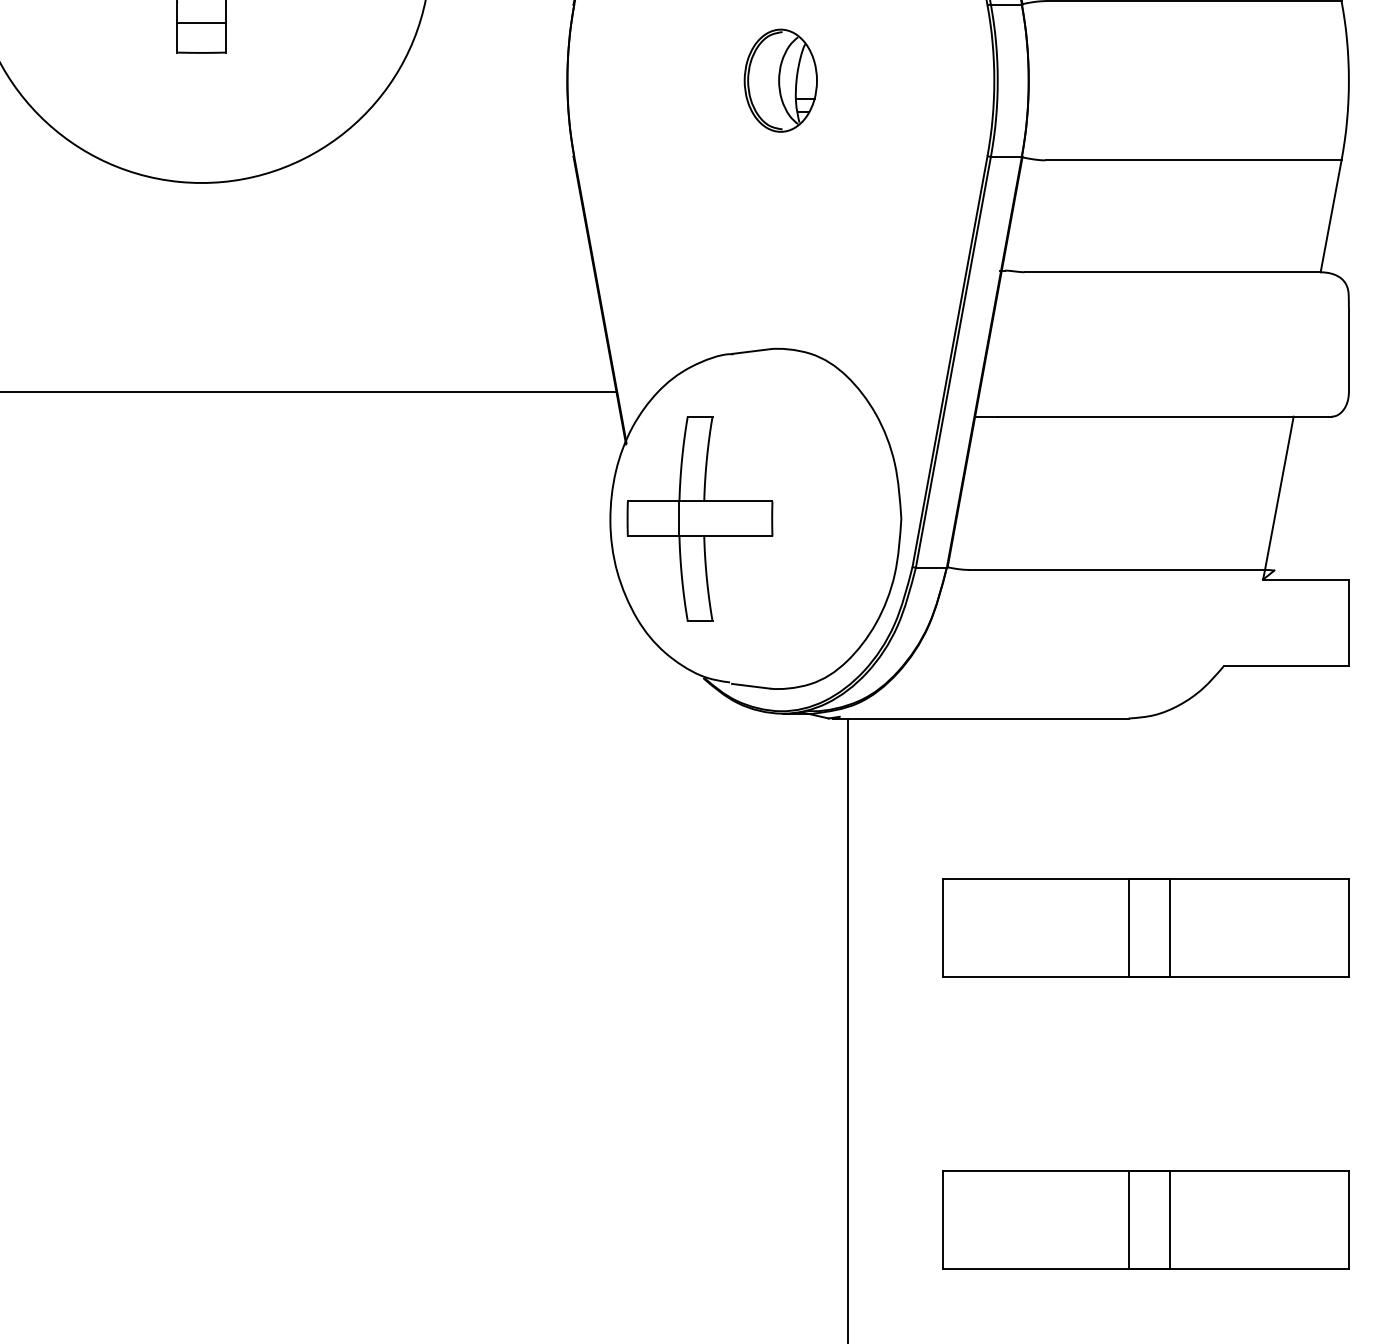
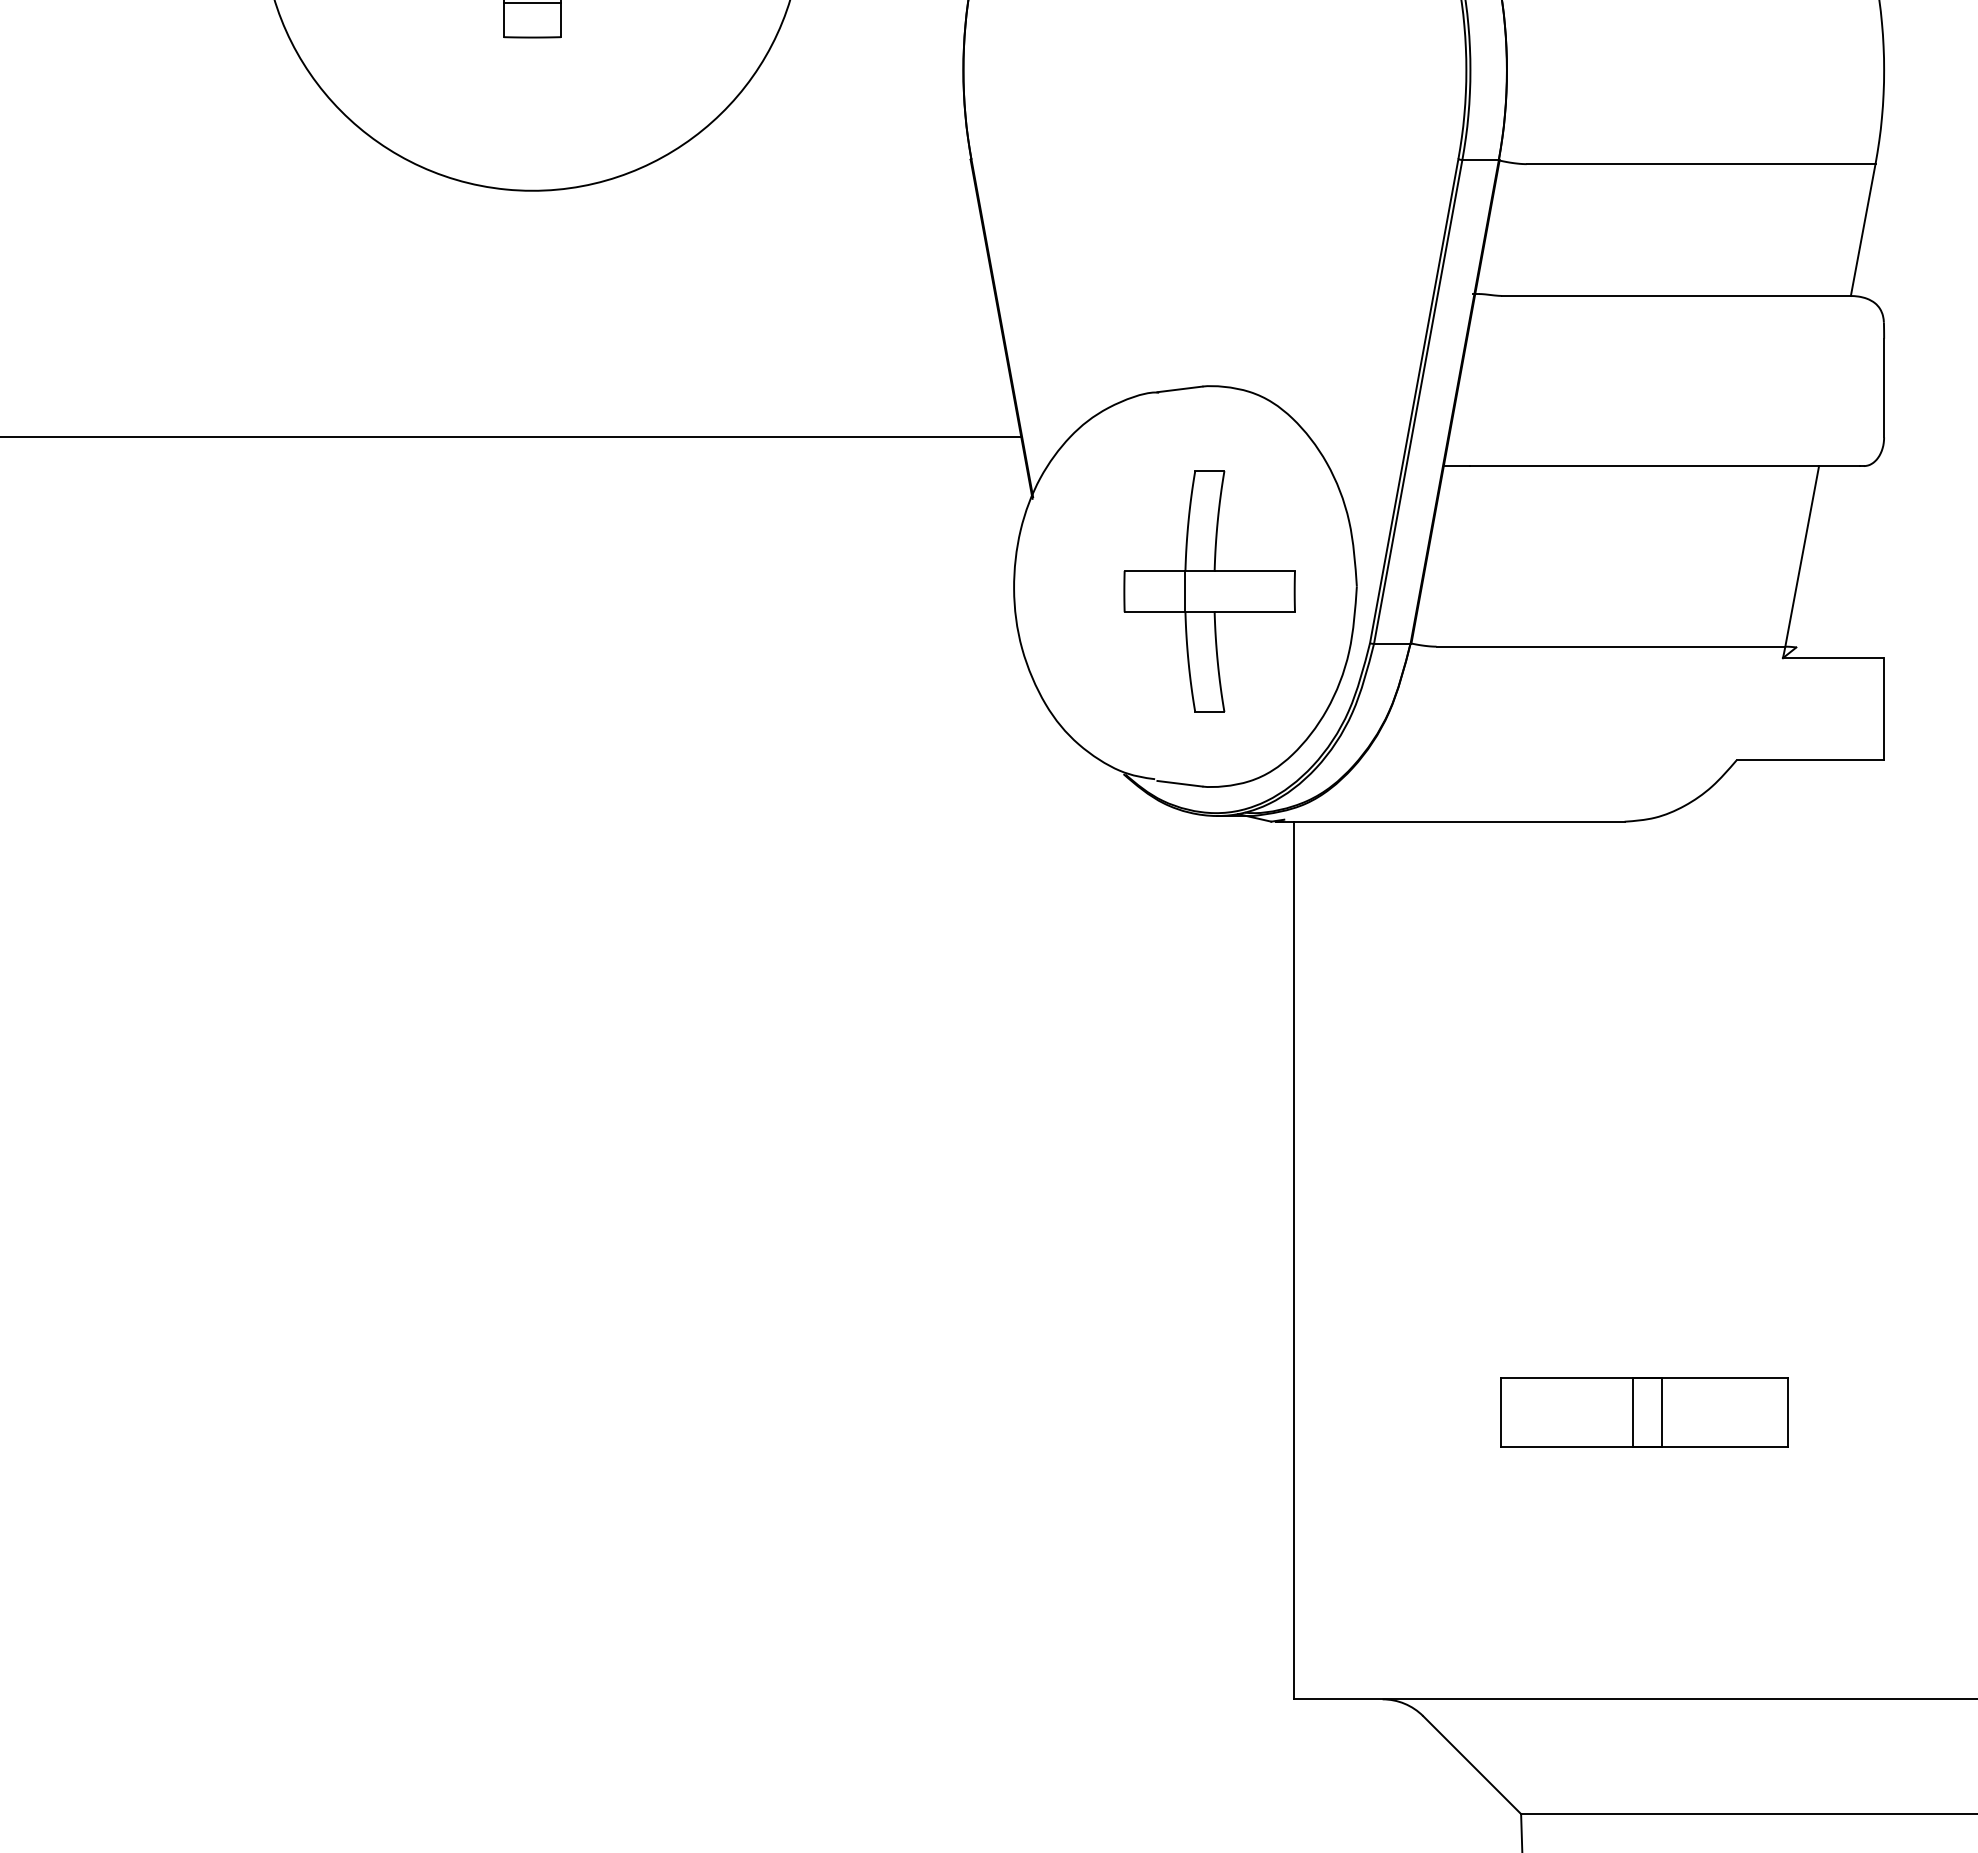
part: (780, 80) -> (1214, 70), removed
part: (699, 518) -> (1209, 591), moved
part: (1145, 927) -> (1644, 1068), removed
part: (1145, 1219) -> (1644, 1412), size x0.6

